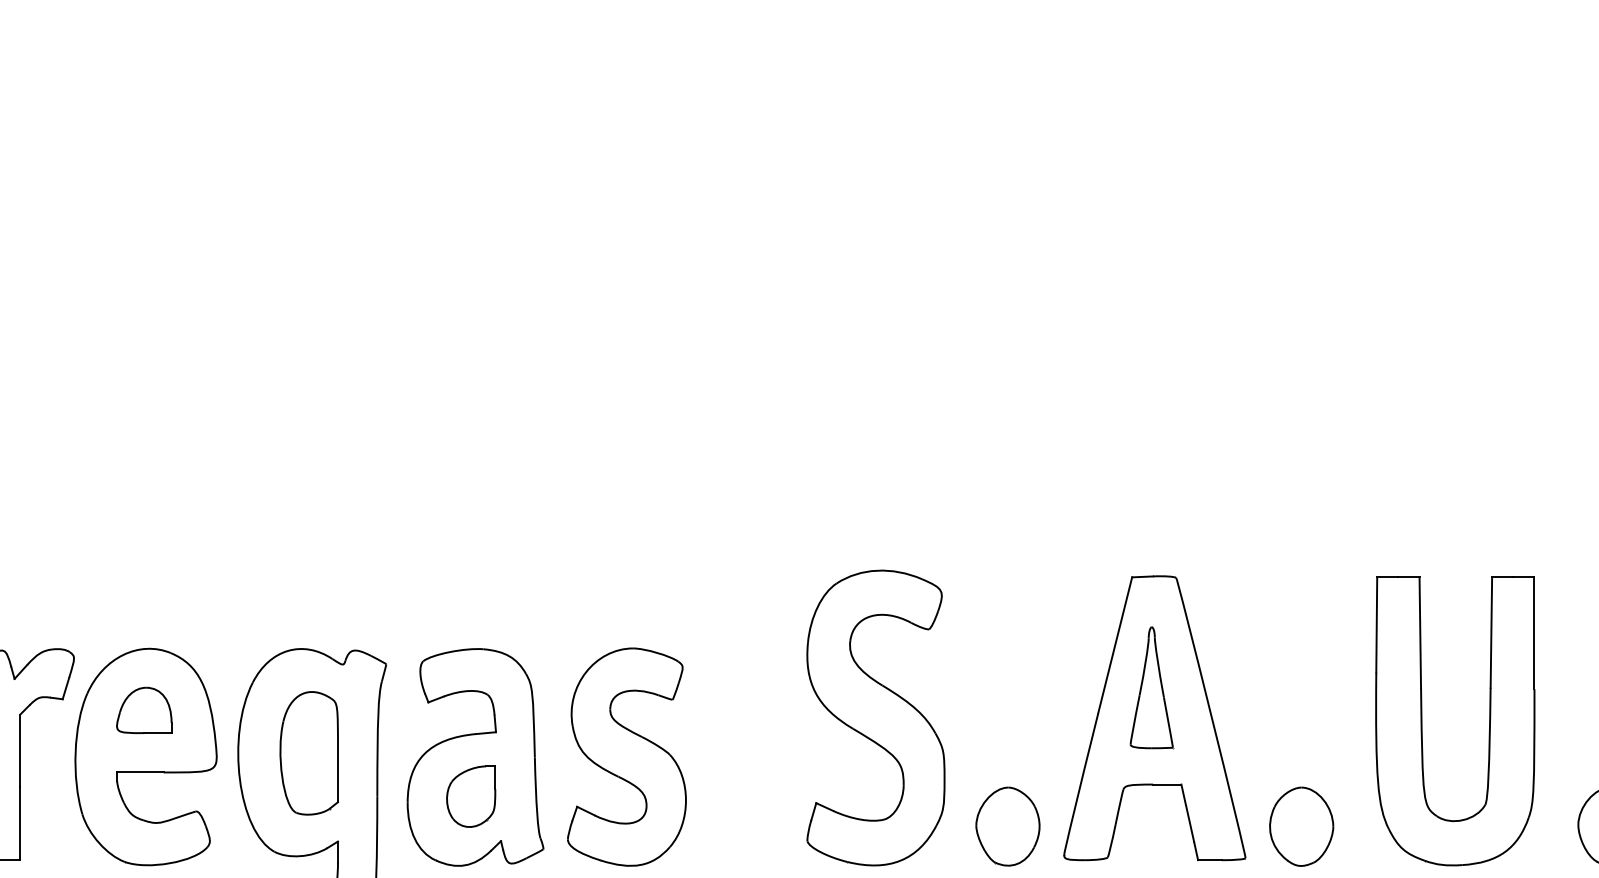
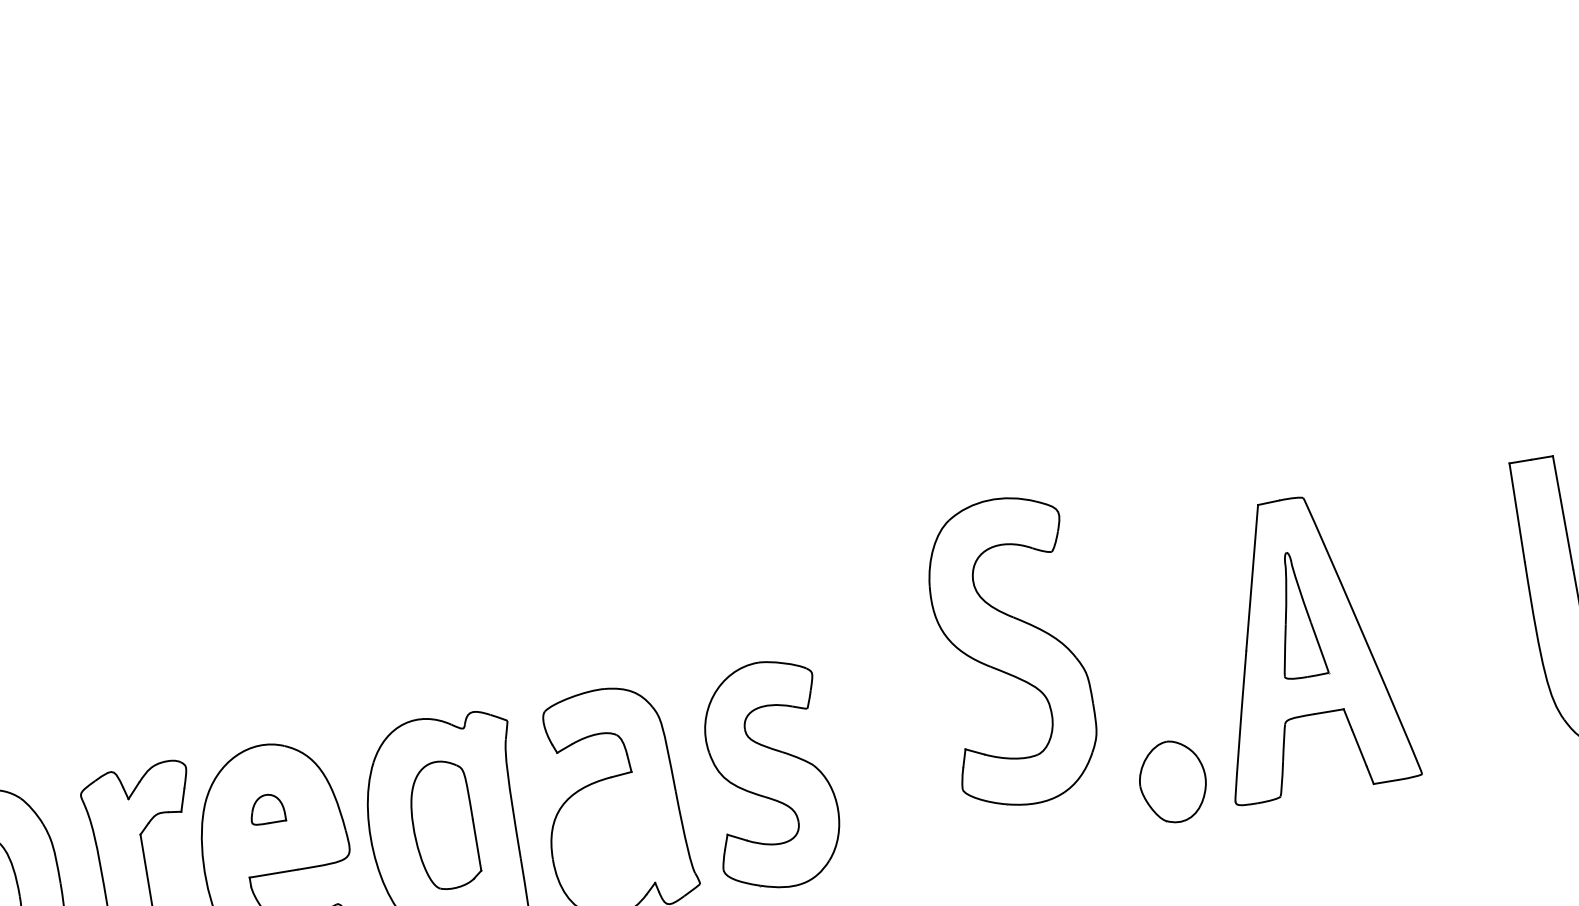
part: (144, 709) -> (267, 808), size x0.6
part: (875, 717) -> (1011, 651), moved
part: (471, 796) -> (617, 842), removed
part: (1301, 826) -> (1474, 731), removed

